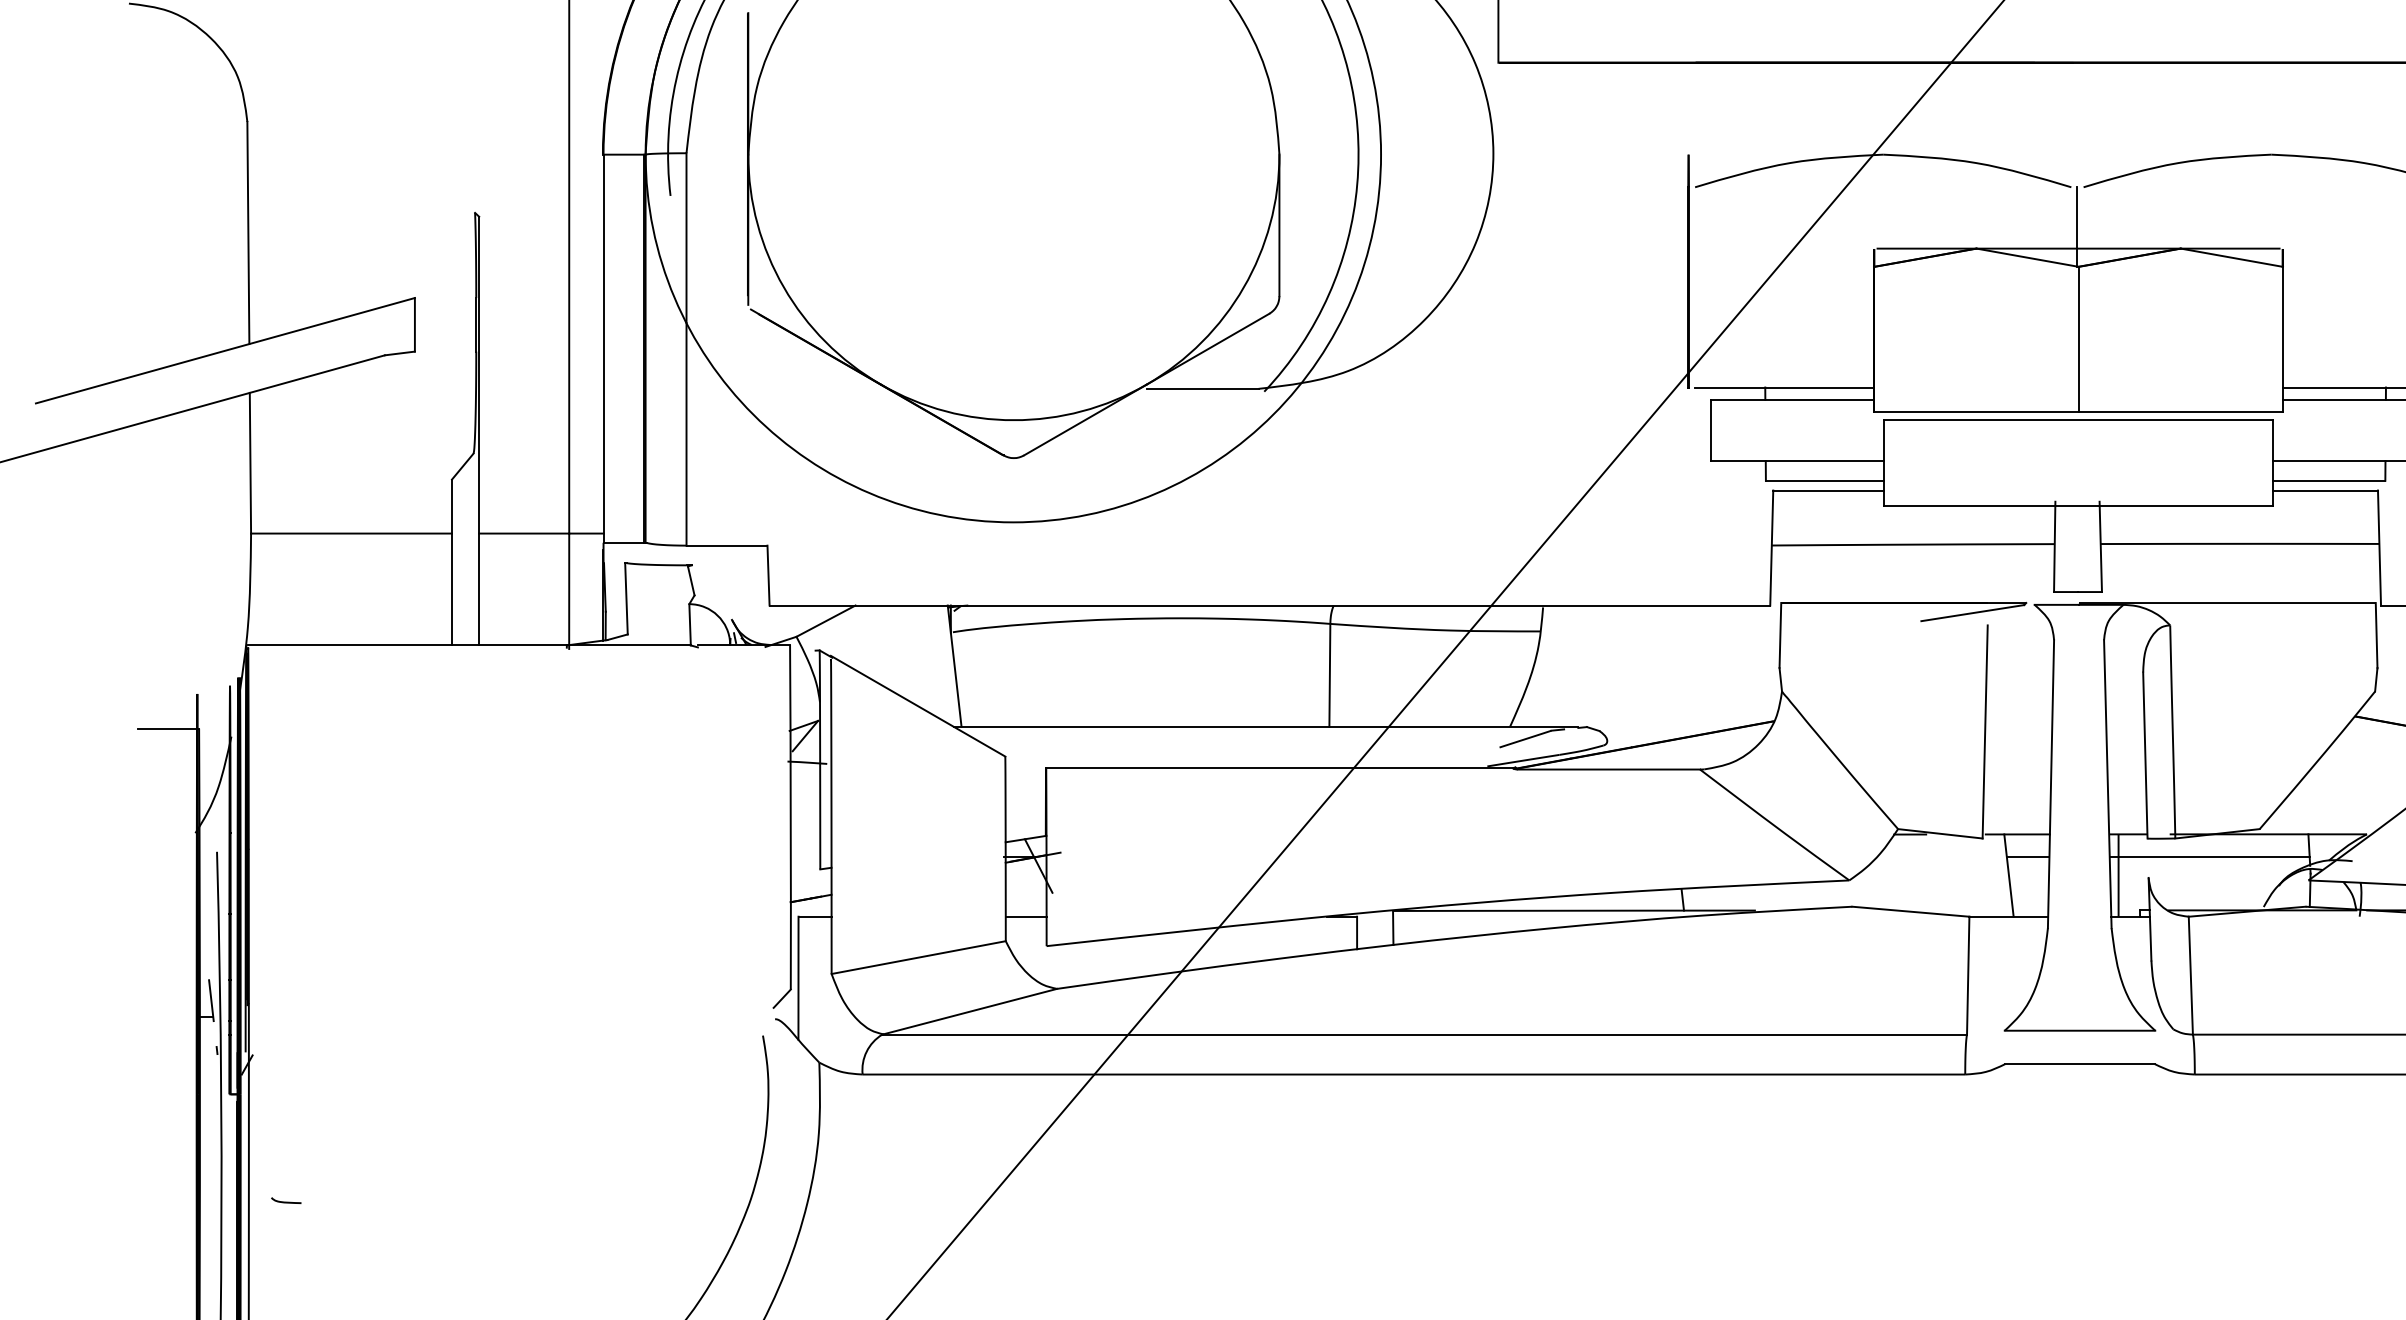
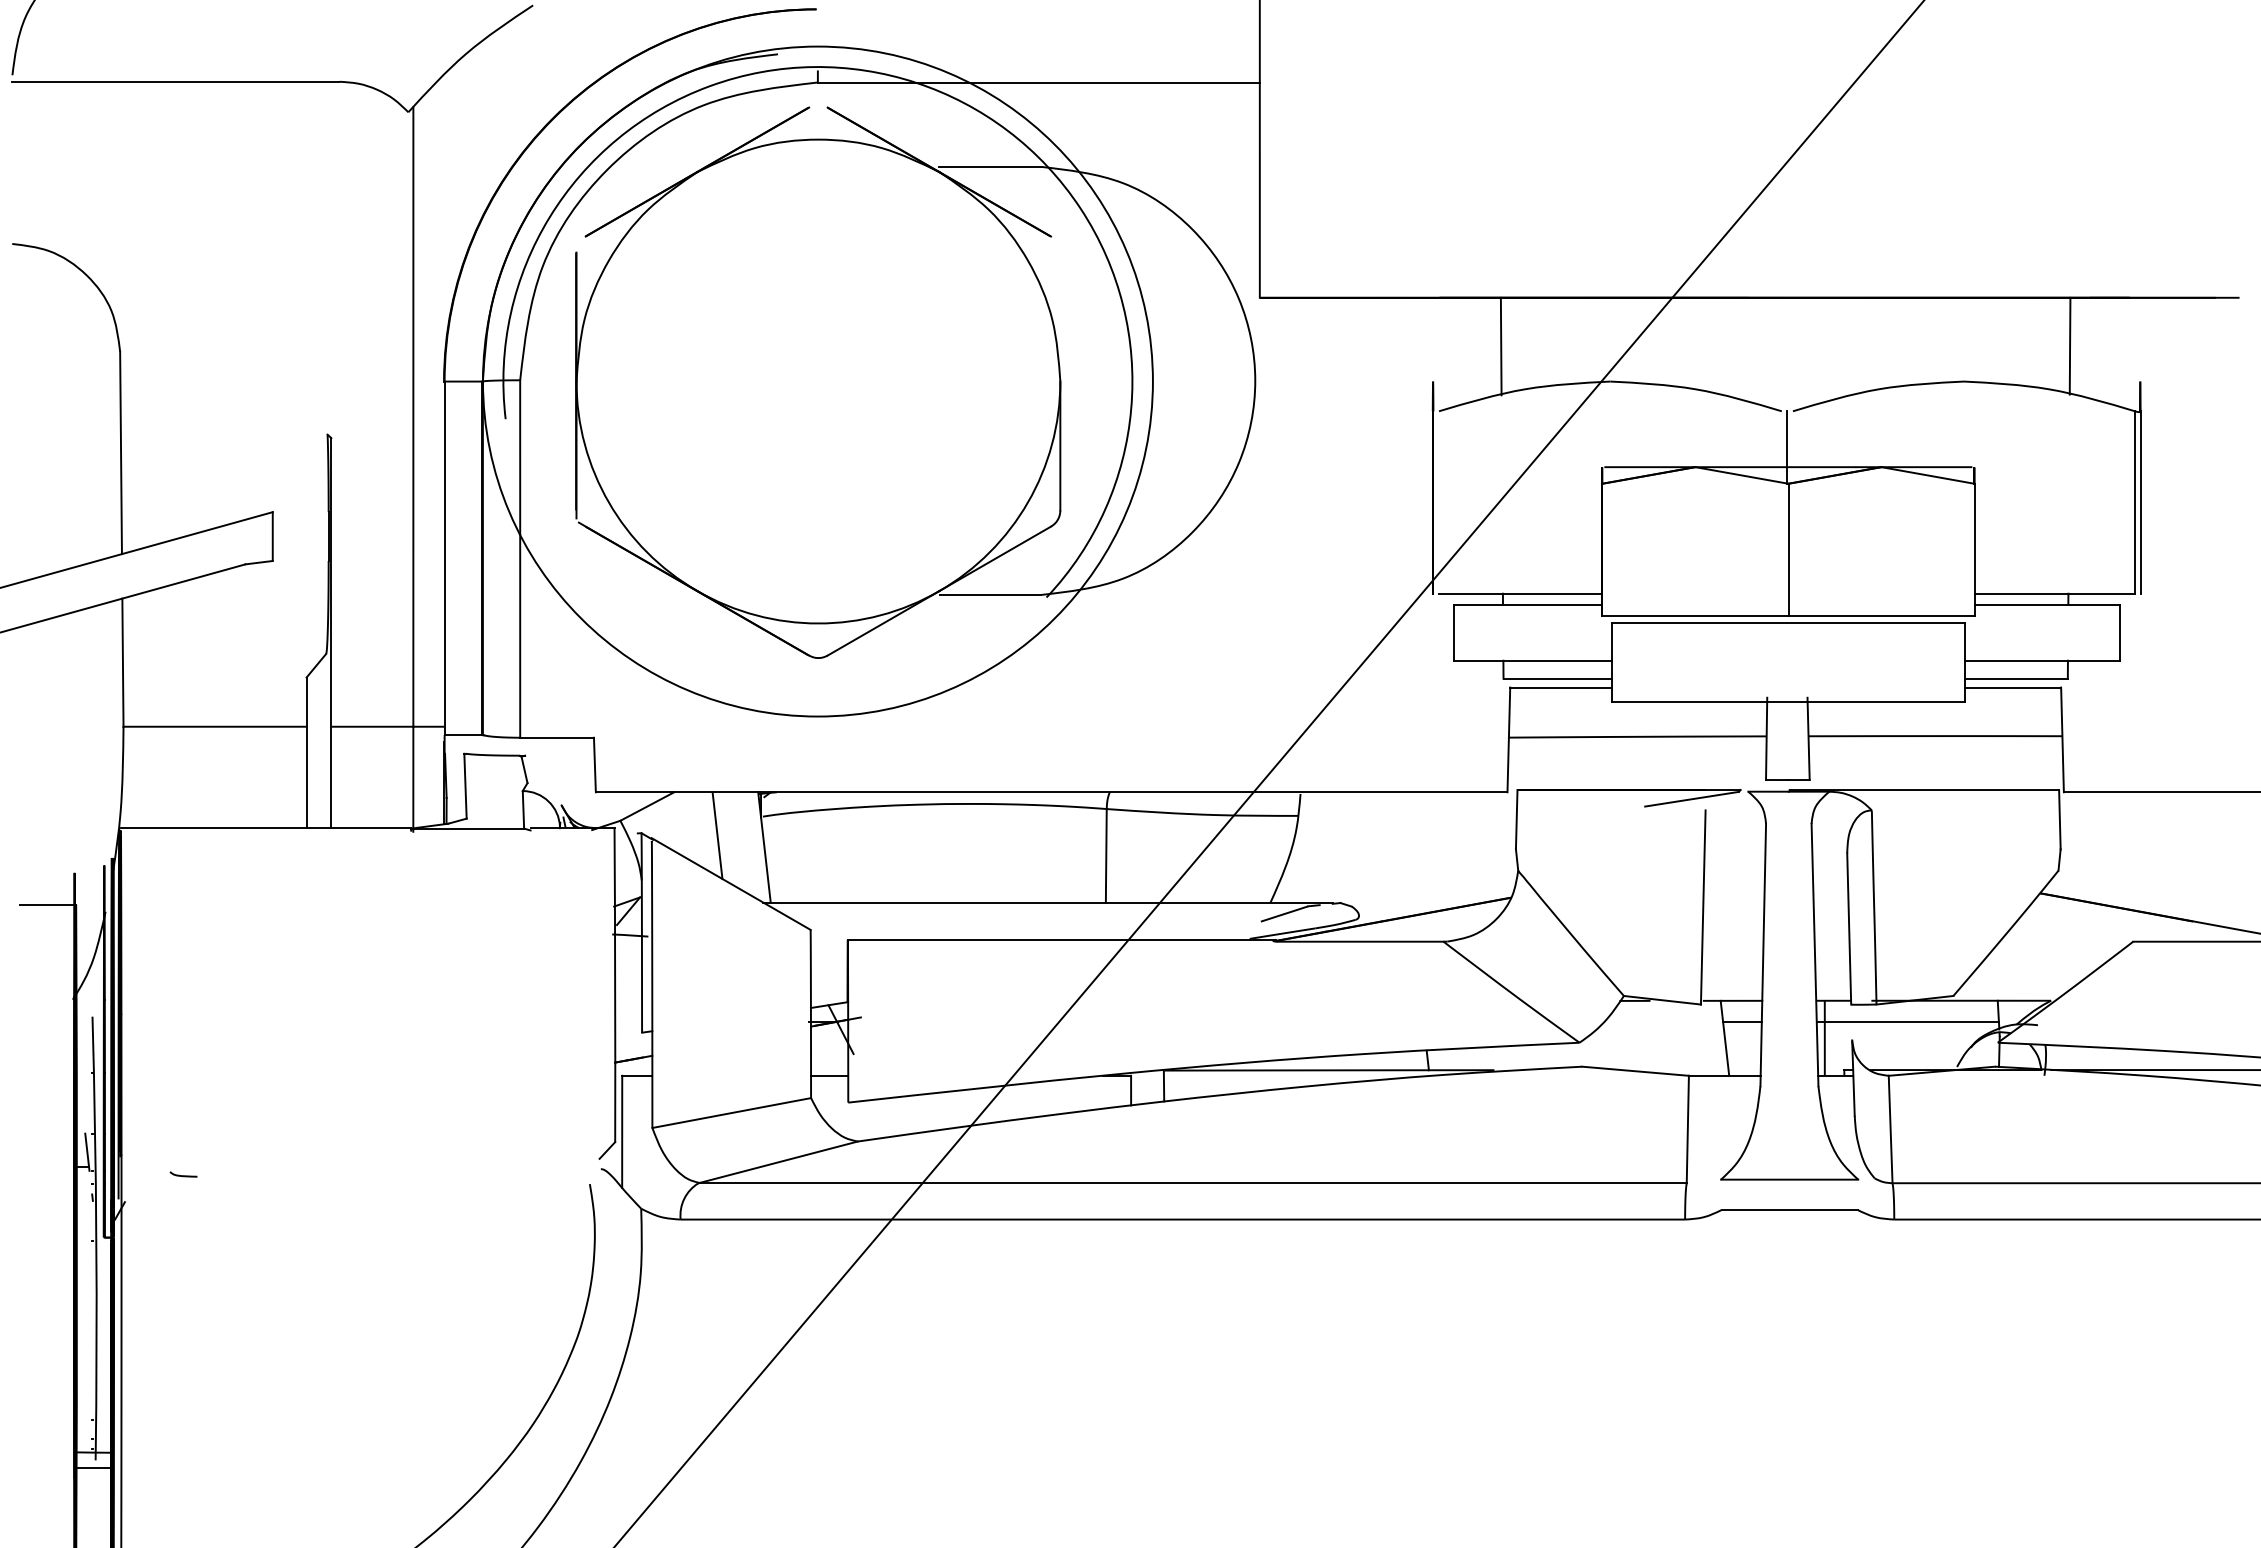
line: (2387, 115) -> (2069, 345), added
line: (1762, 116) -> (1500, 346), added
line: (903, 652) -> (717, 835), added
curve: (286, 1201) -> (183, 1175), moved

